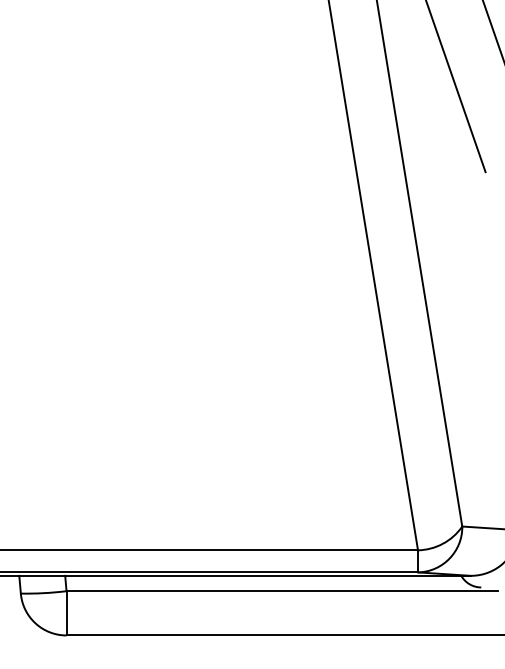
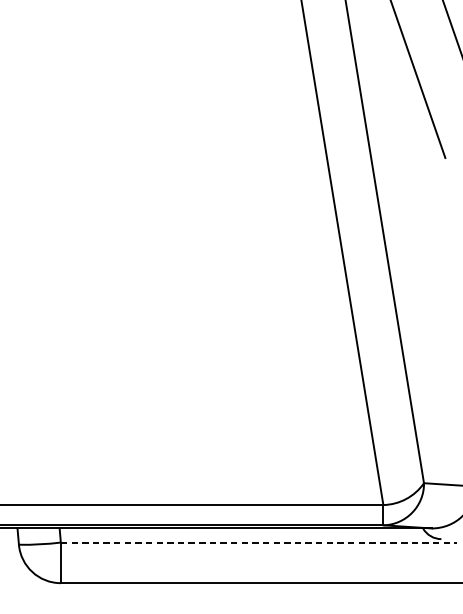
line: (282, 591) -> (259, 542), solid -> dashed

